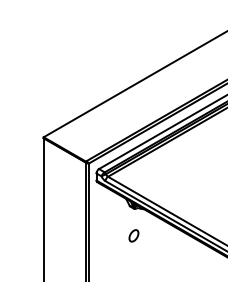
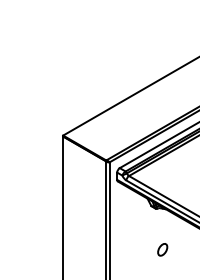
part: (133, 235) -> (162, 249), moved

